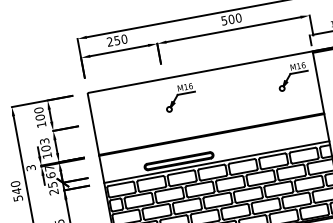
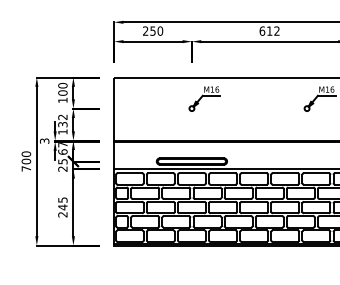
text: (231, 18) -> (269, 30), 500 -> 612
text: (44, 144) -> (62, 120), 103 -> 132
text: (17, 194) -> (26, 164), 540 -> 700

